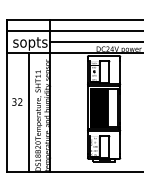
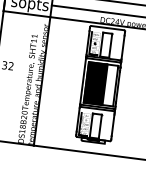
line: (28, 111) -> (18, 77), removed

